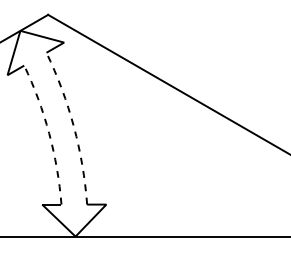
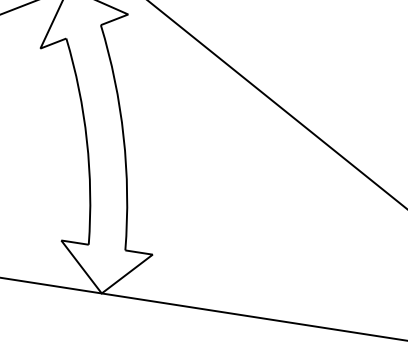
arc: (73, 126) -> (123, 136), dashed -> solid
arc: (49, 133) -> (87, 140), dashed -> solid

